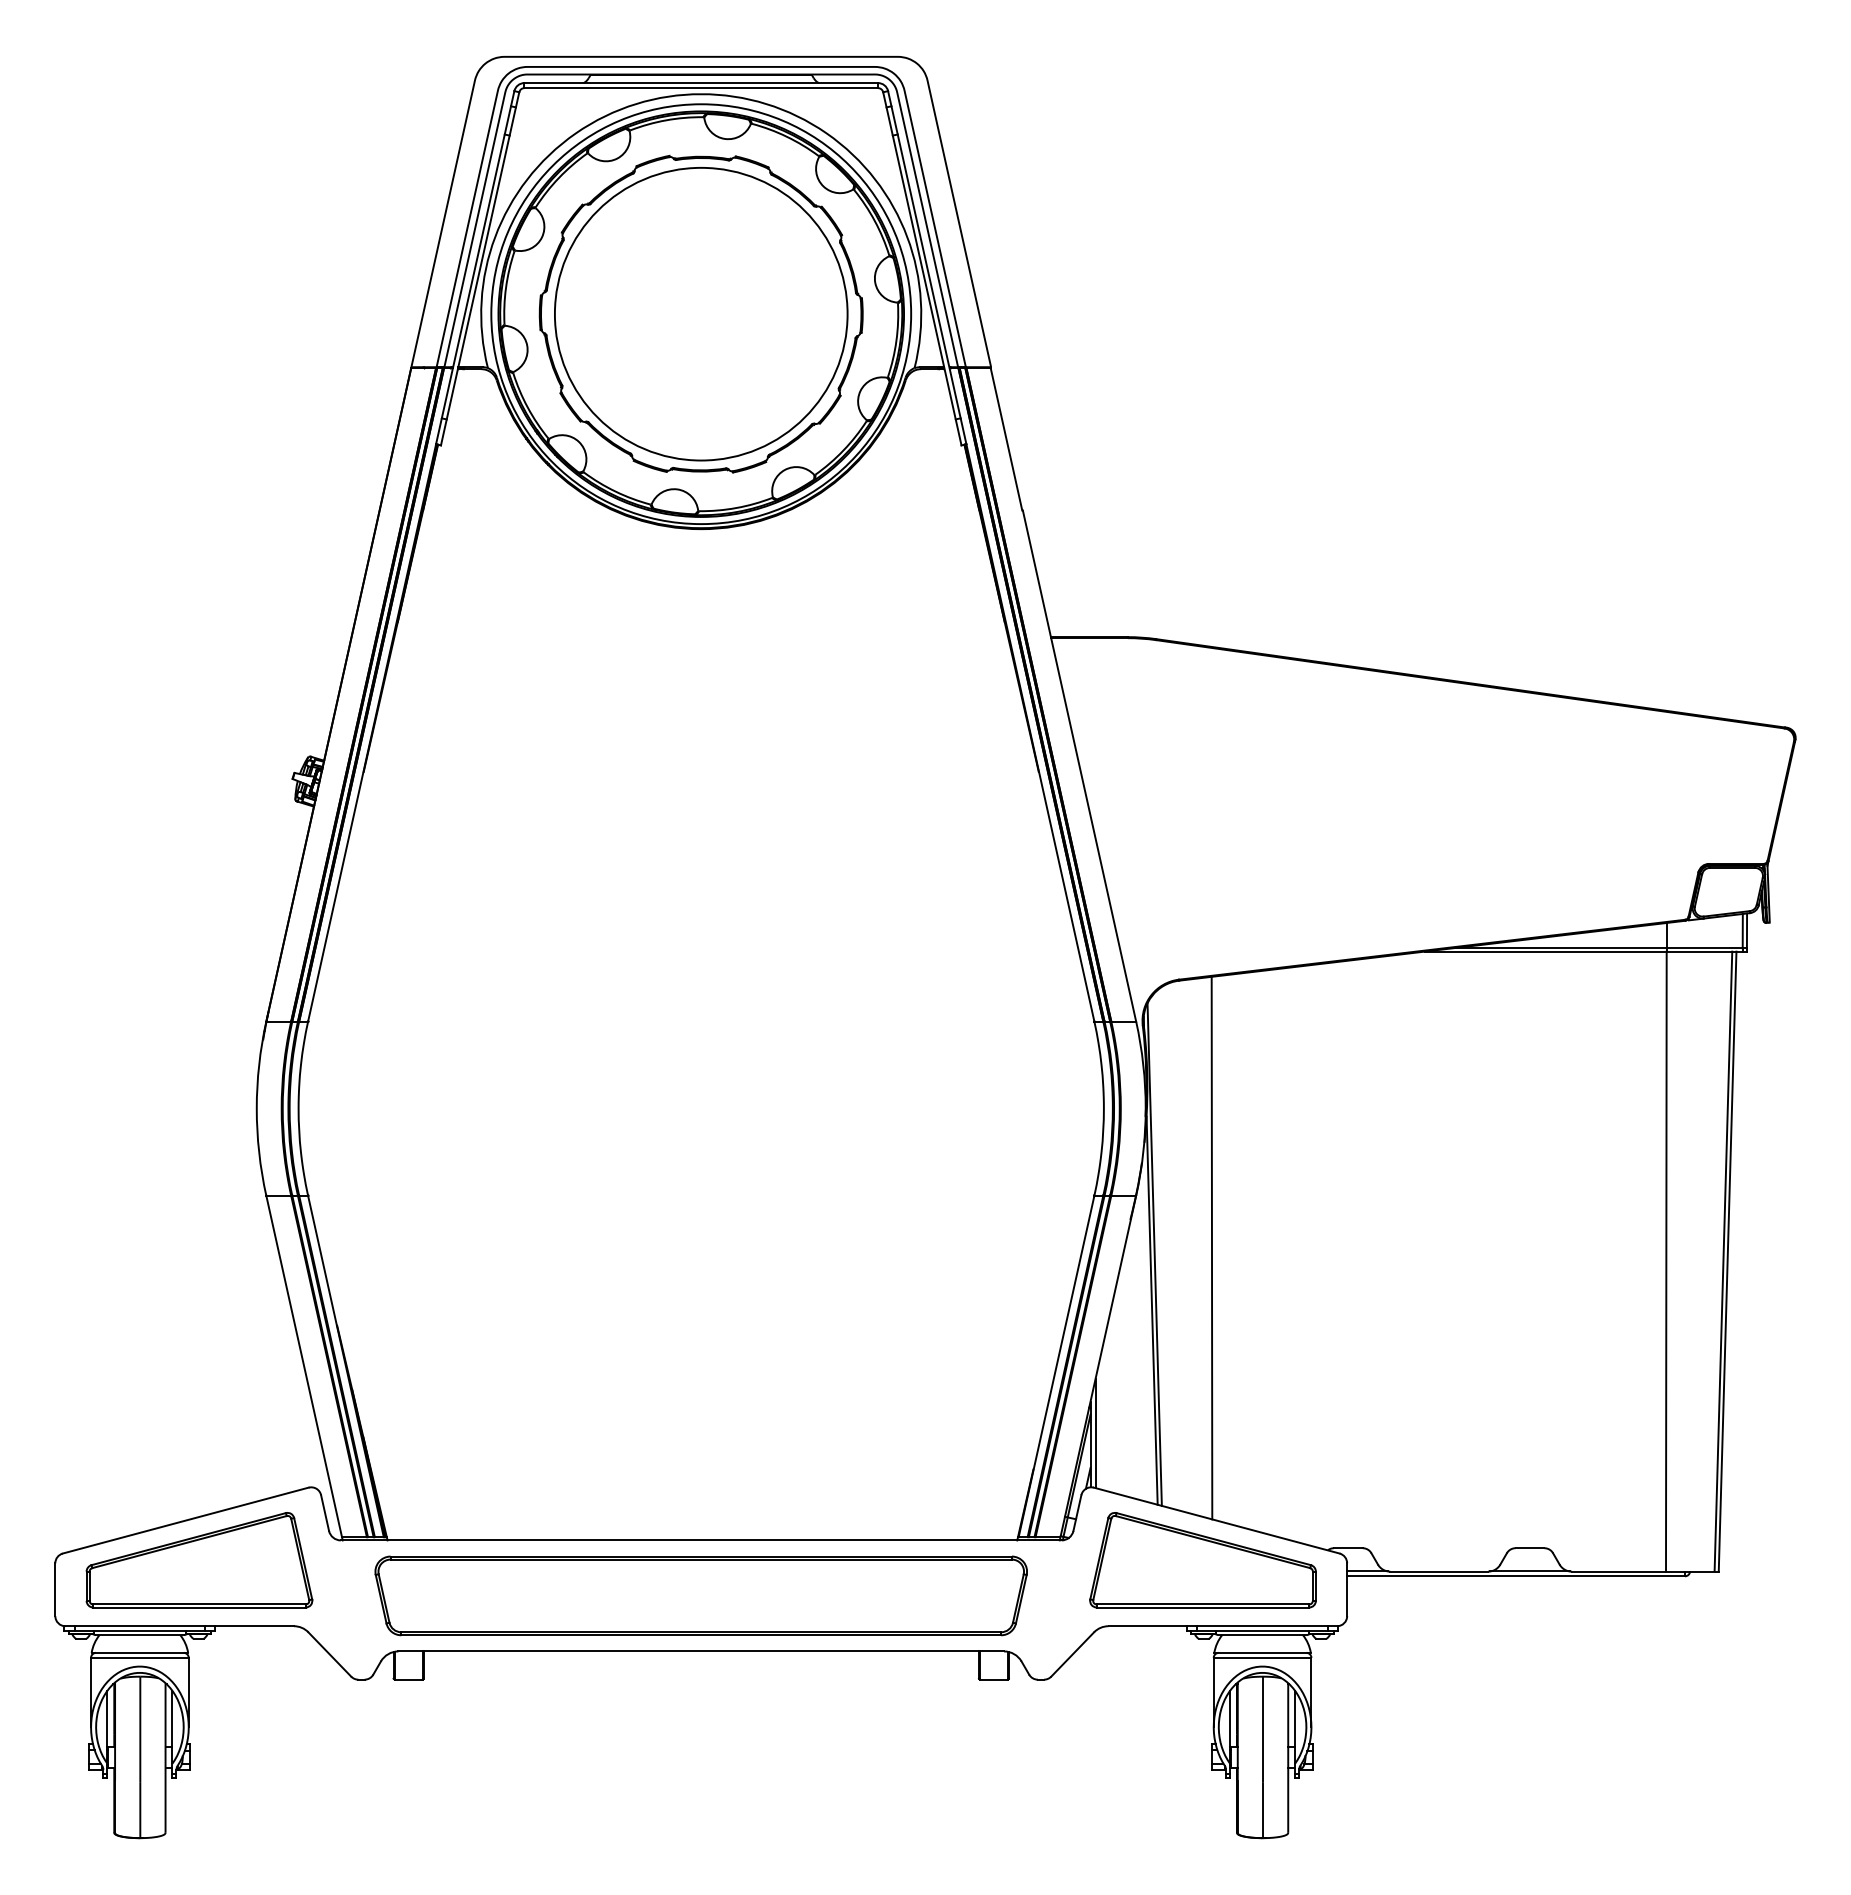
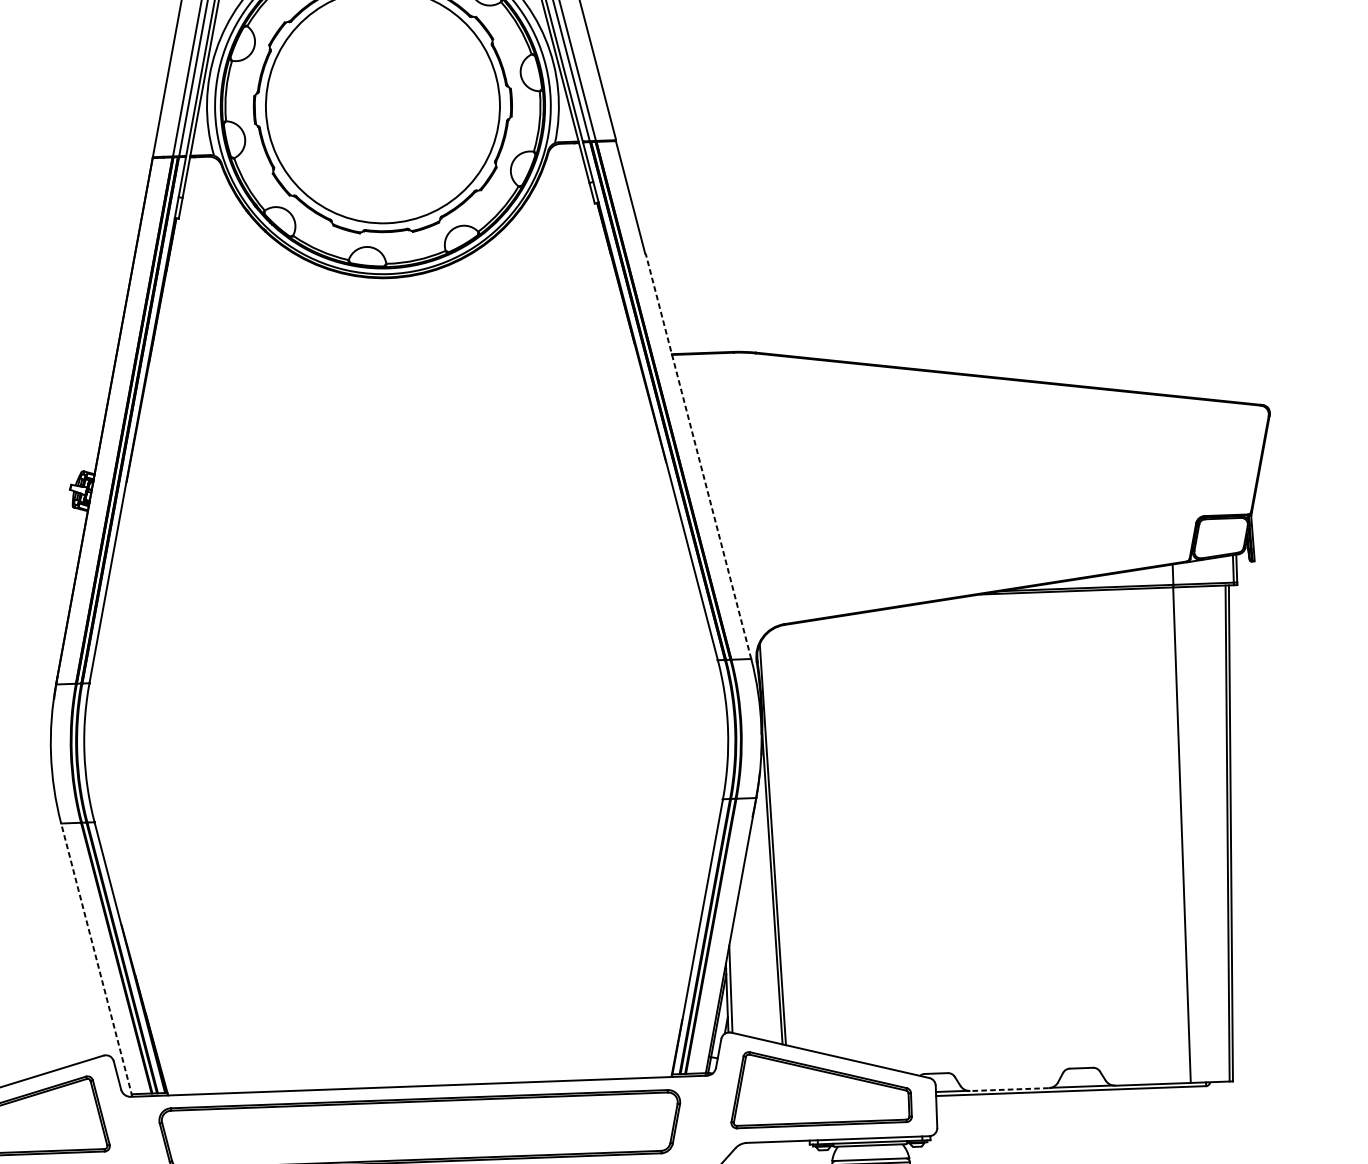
line: (1079, 766) -> (698, 456), solid -> dashed
line: (1211, 1247) -> (818, 837), removed
line: (304, 1368) -> (96, 960), solid -> dashed
line: (1439, 1571) -> (1009, 1089), solid -> dashed

